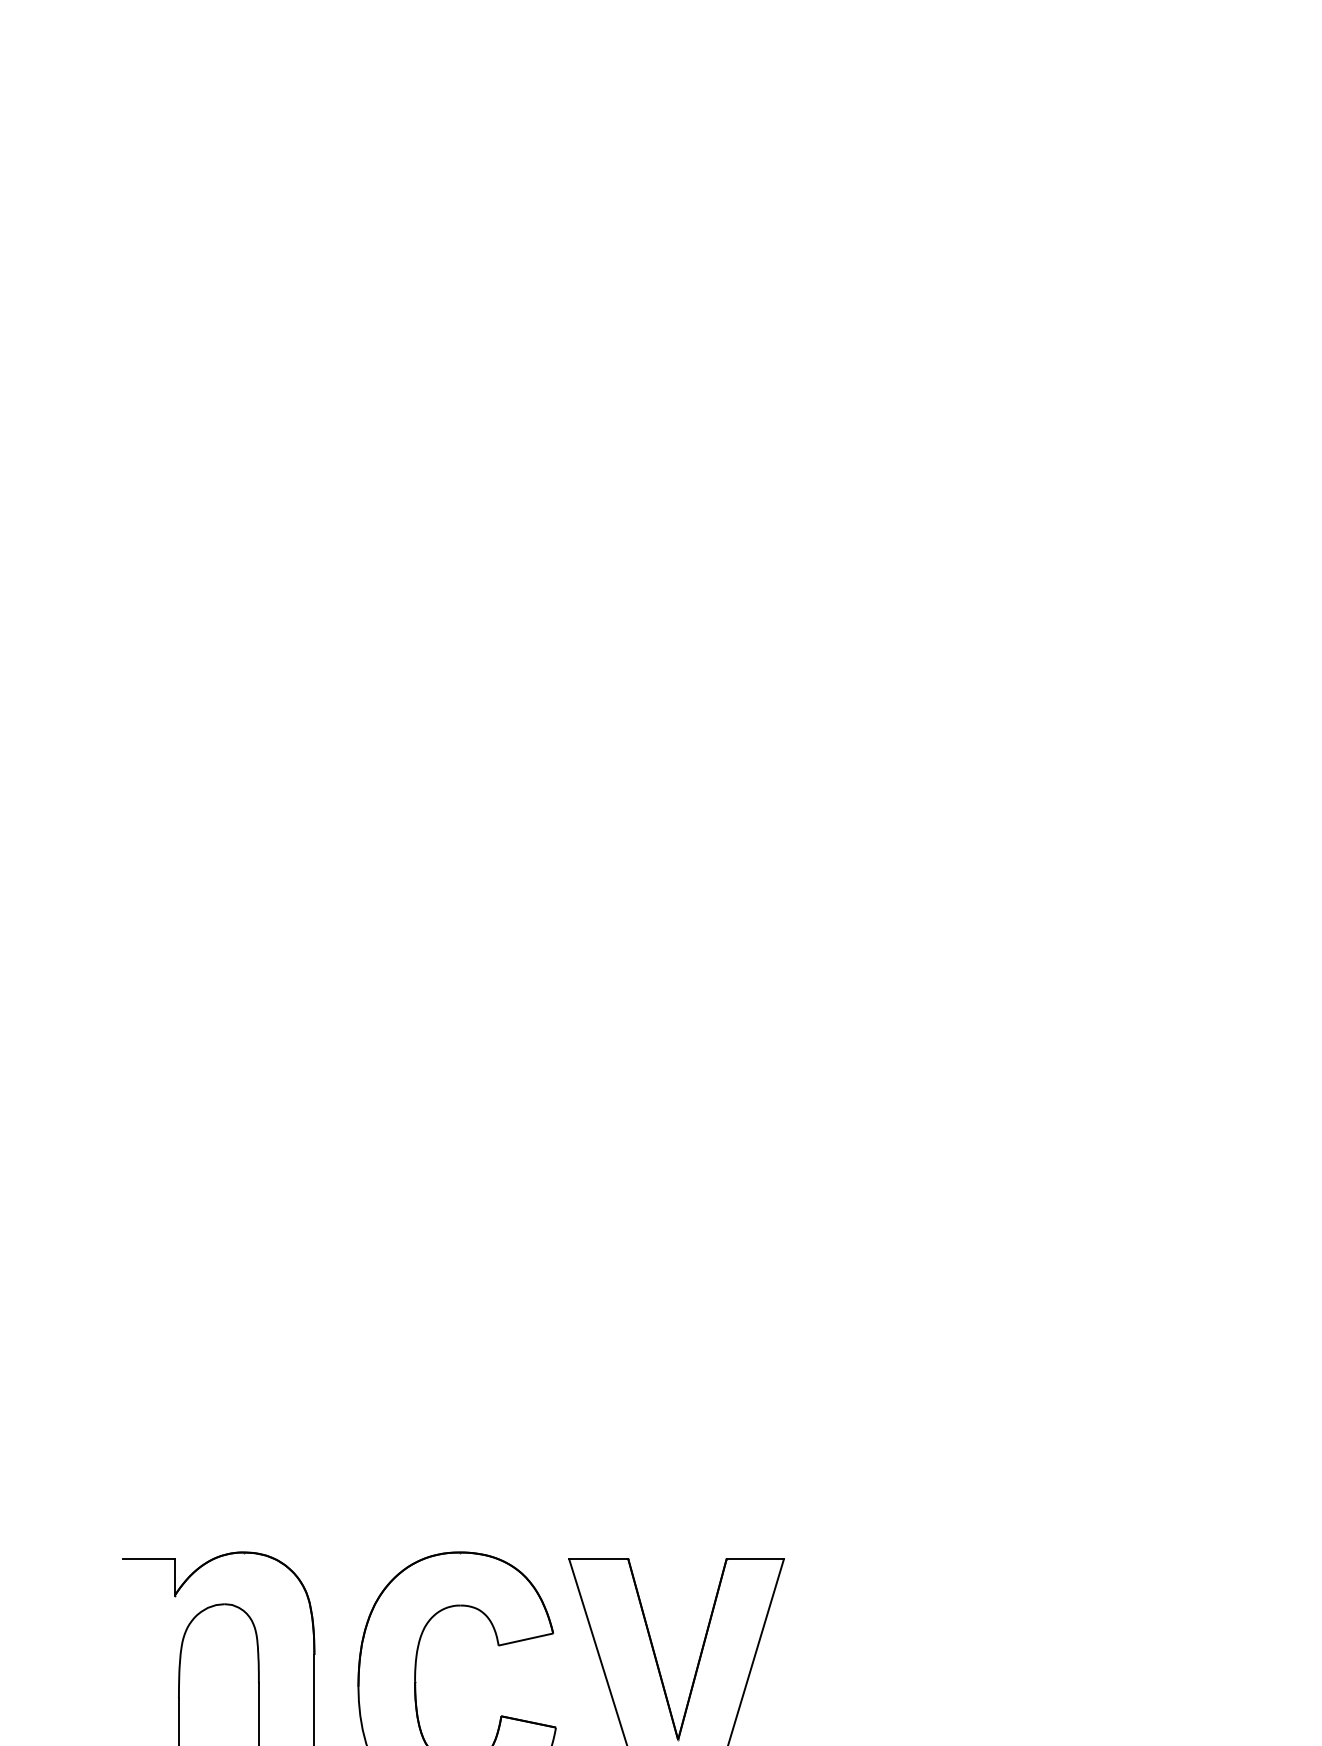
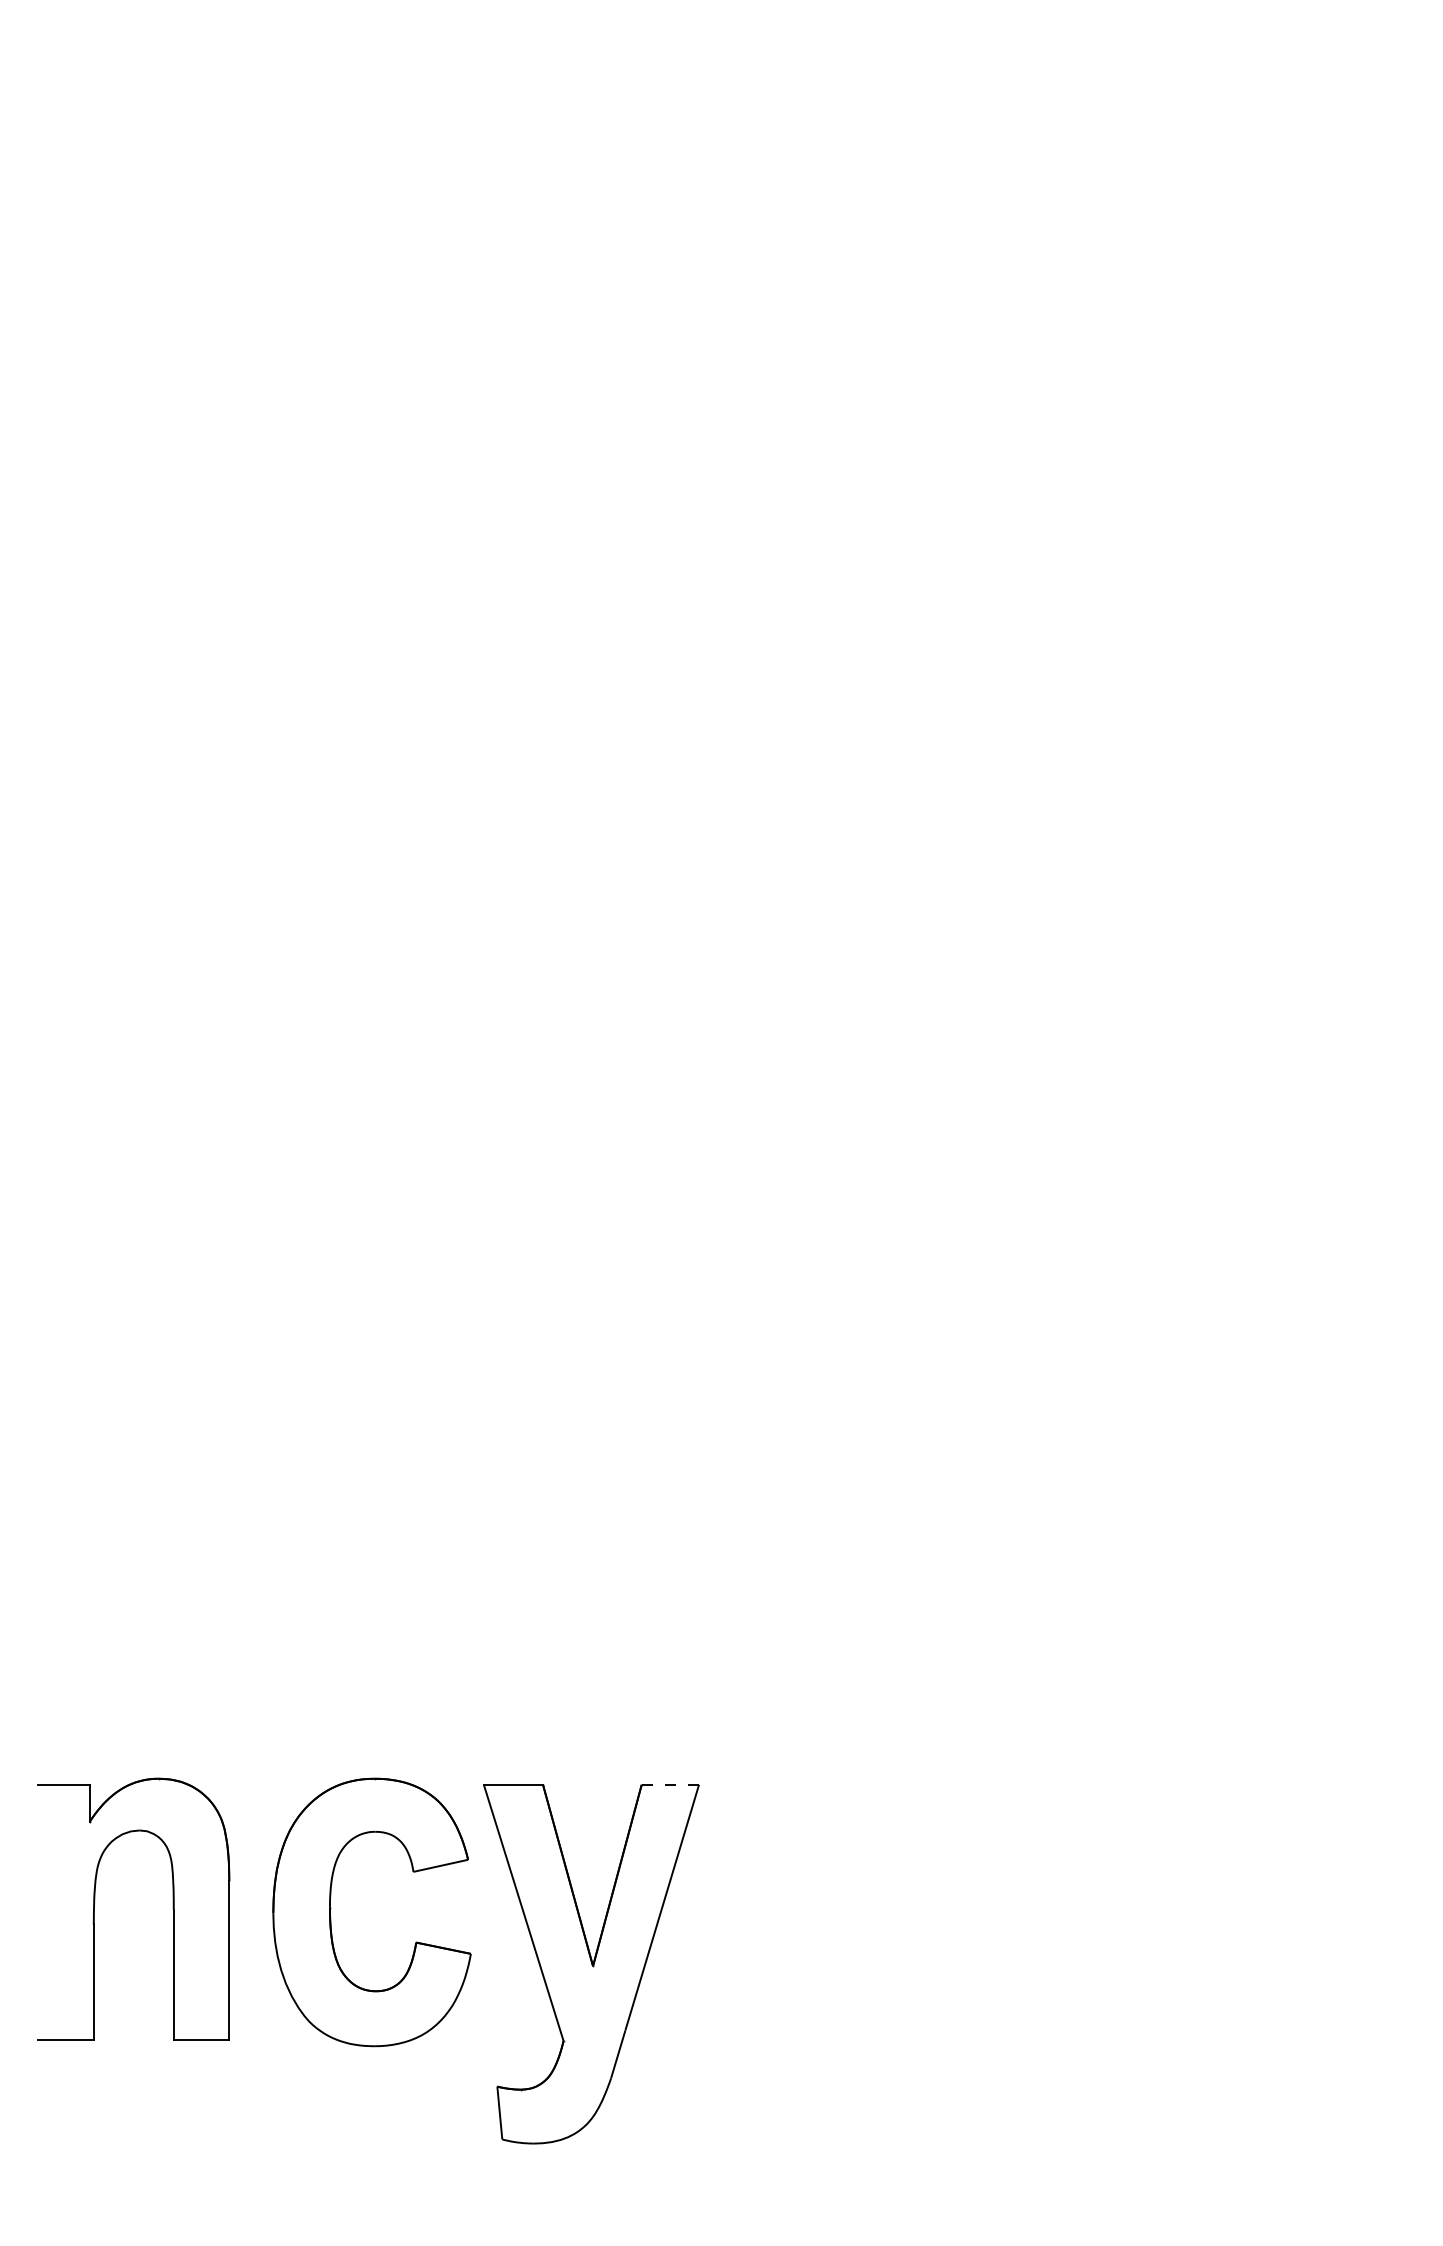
line: (755, 1558) -> (670, 1784), solid -> dashed

